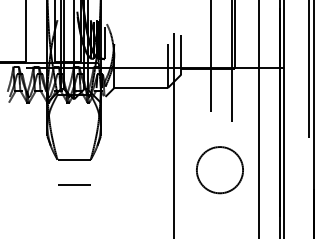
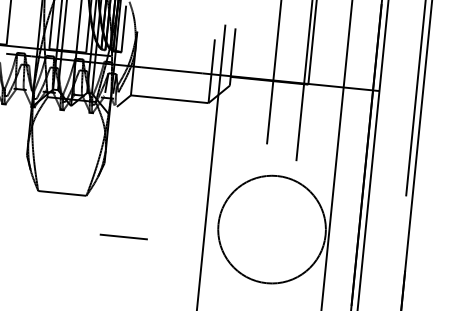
circle: (219, 170) -> (271, 230), size x1.6
line: (74, 184) -> (124, 235), moved

